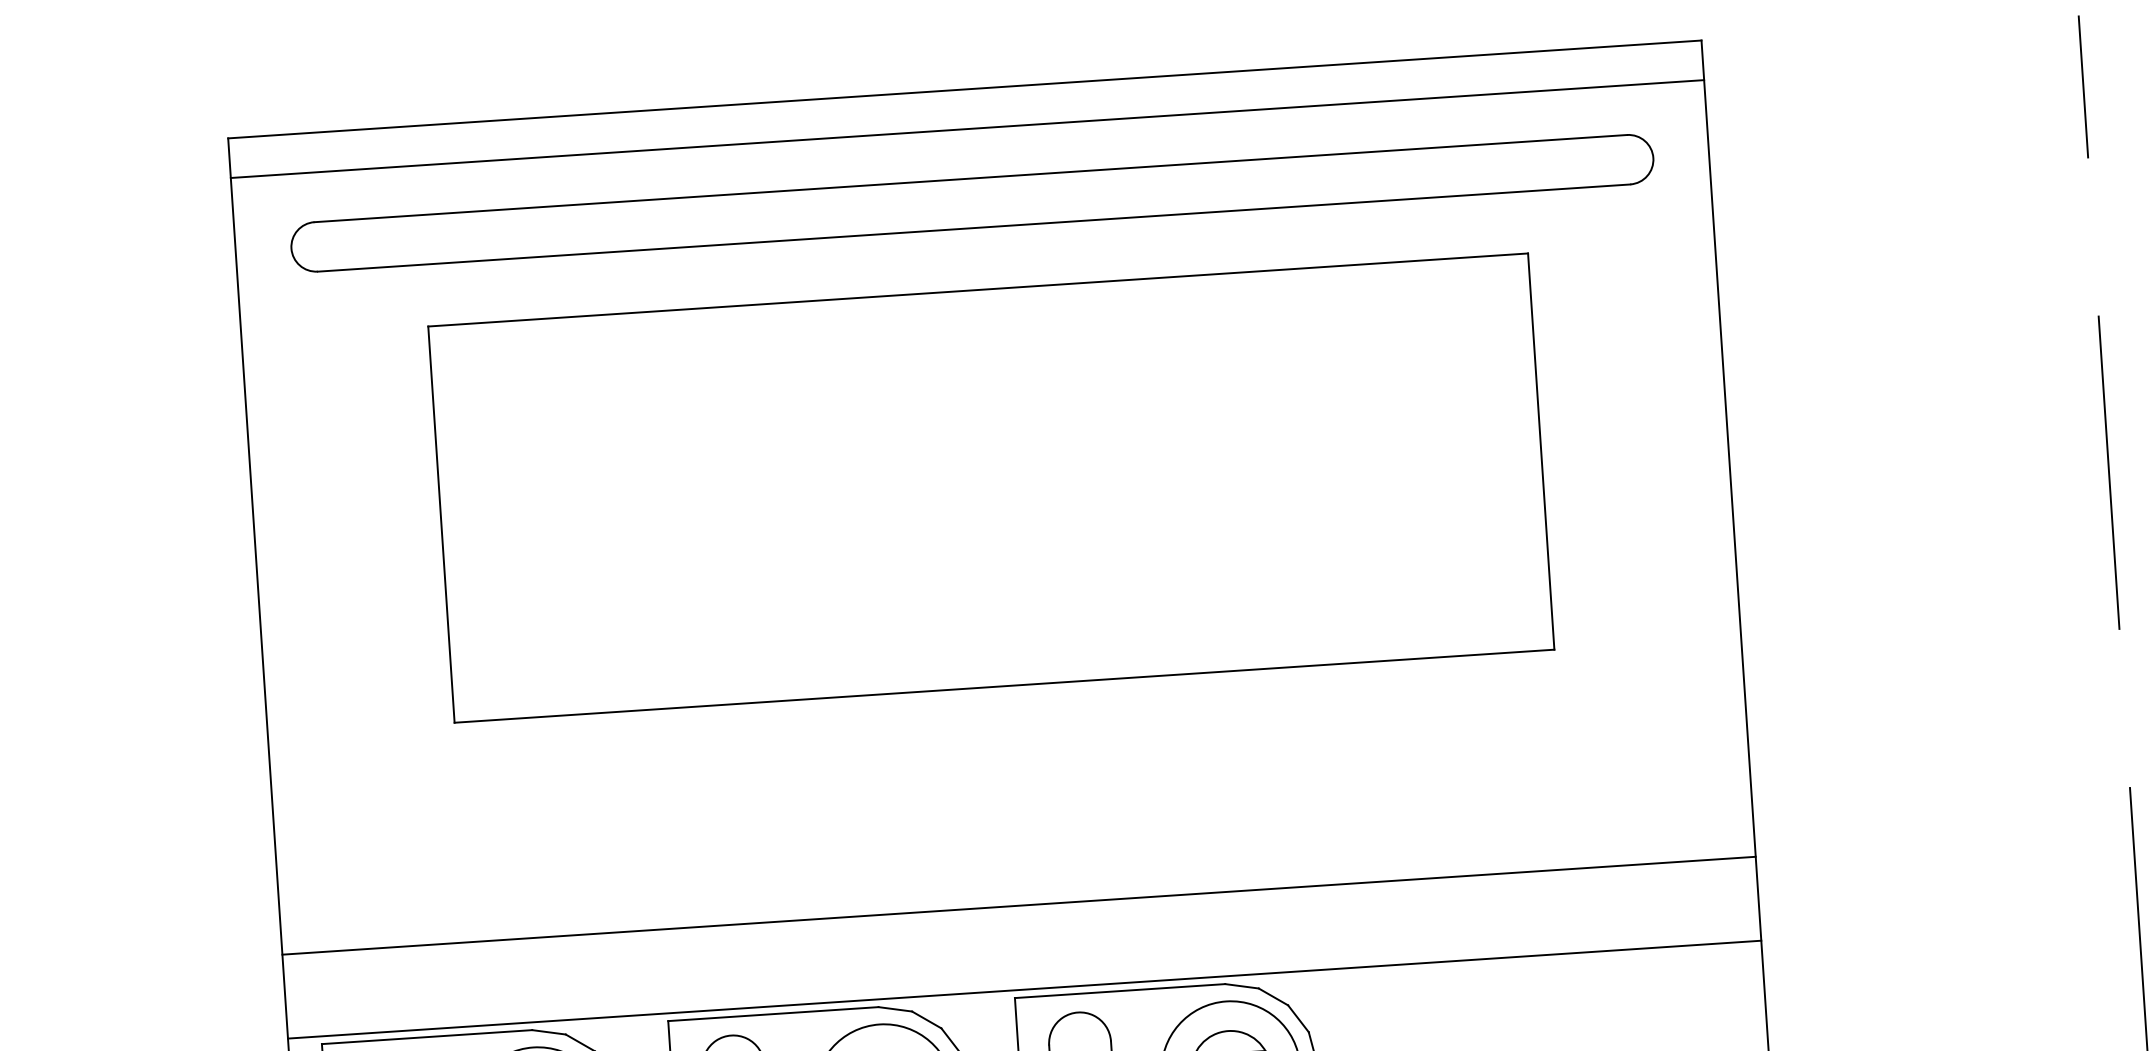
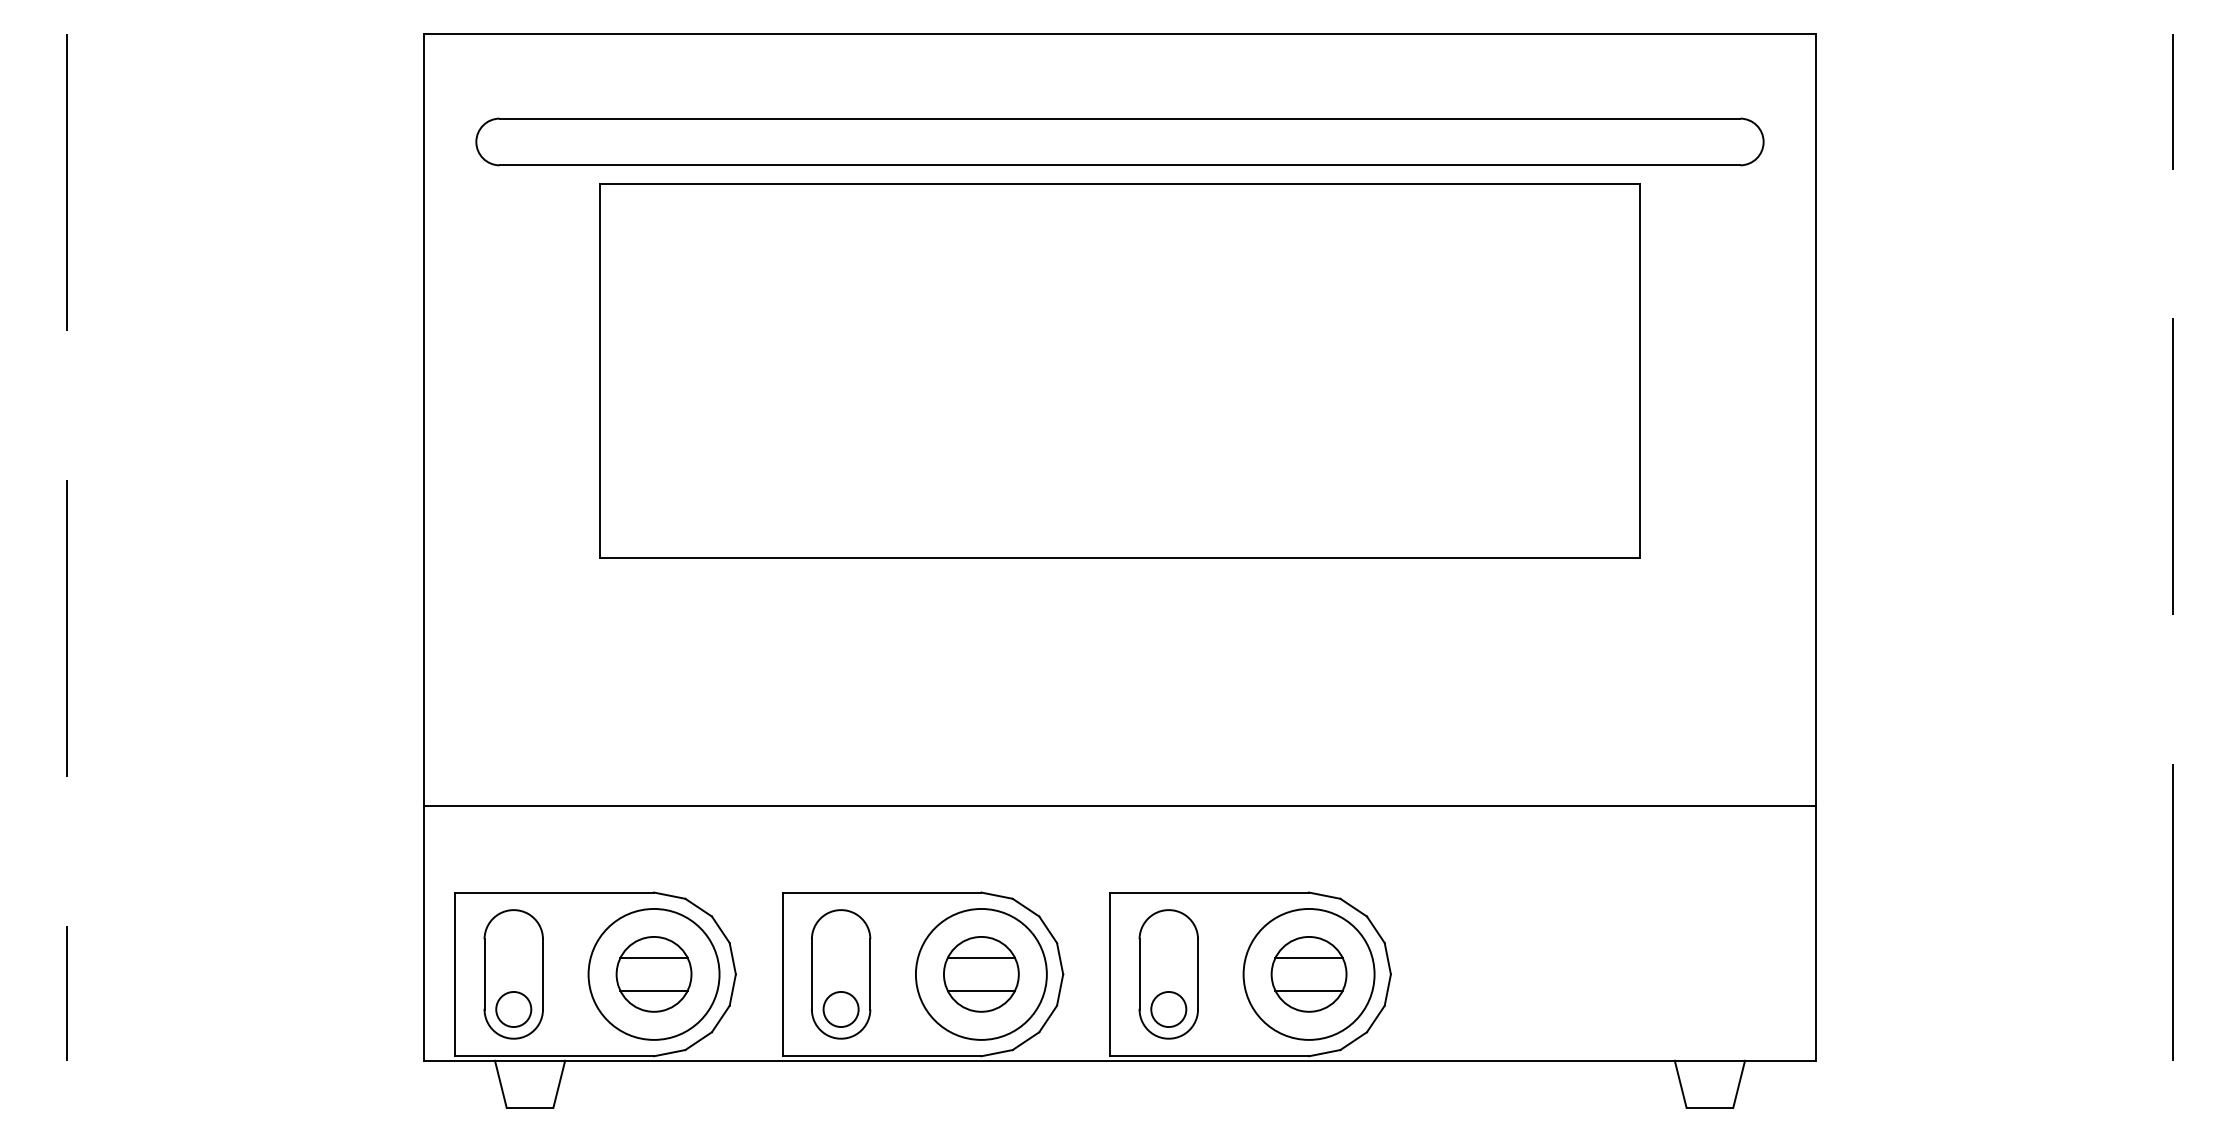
line: (966, 128) -> (1119, 71), removed
part: (990, 487) -> (1119, 370), moved
line: (1024, 989) -> (1119, 885), removed

